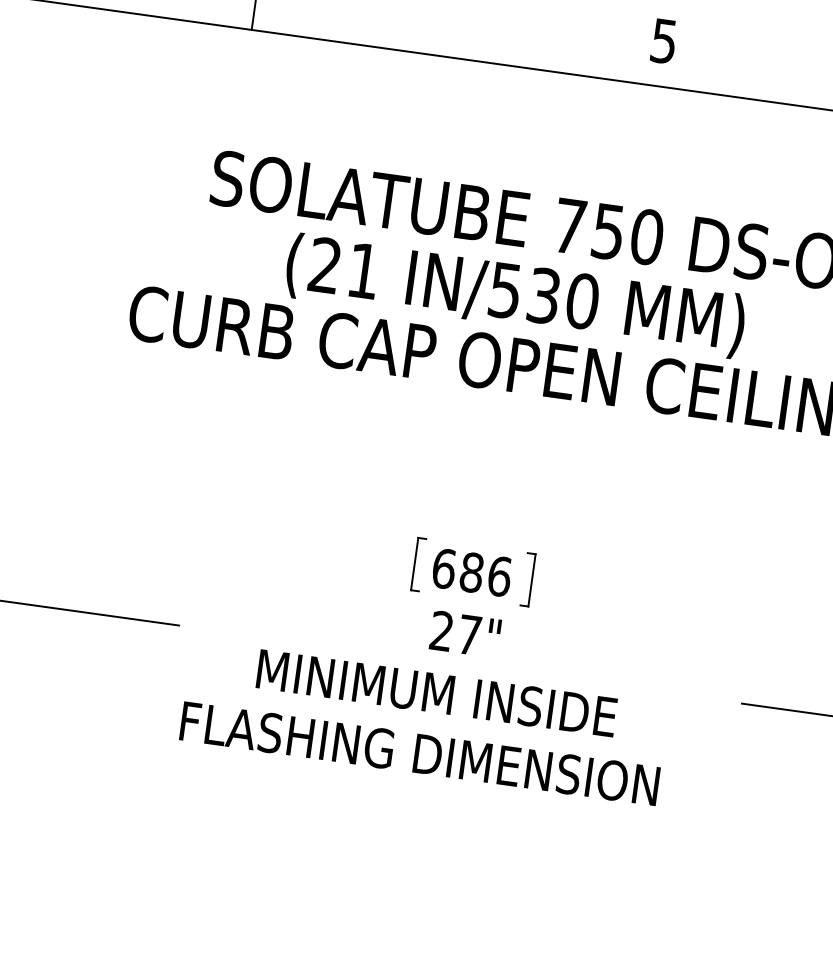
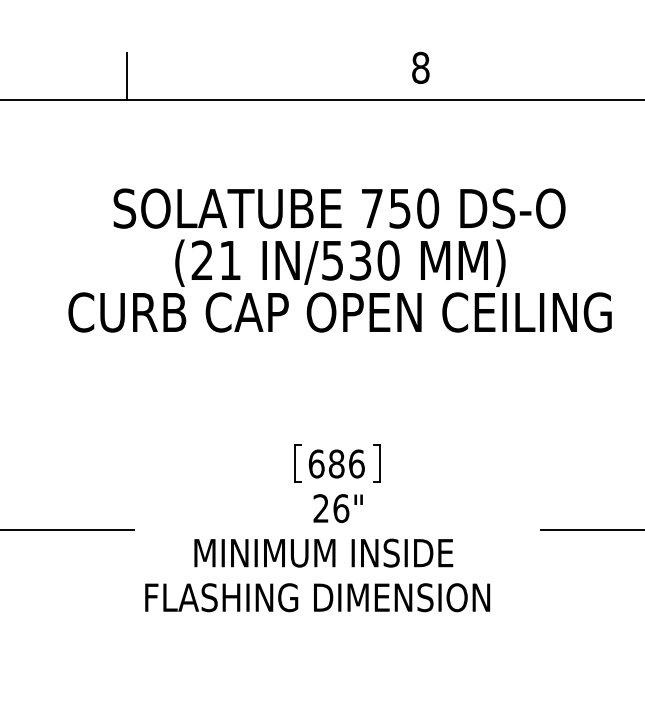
text: (663, 40) -> (420, 67), 5 -> 8
text: (469, 635) -> (341, 508), 27" -> 26"

